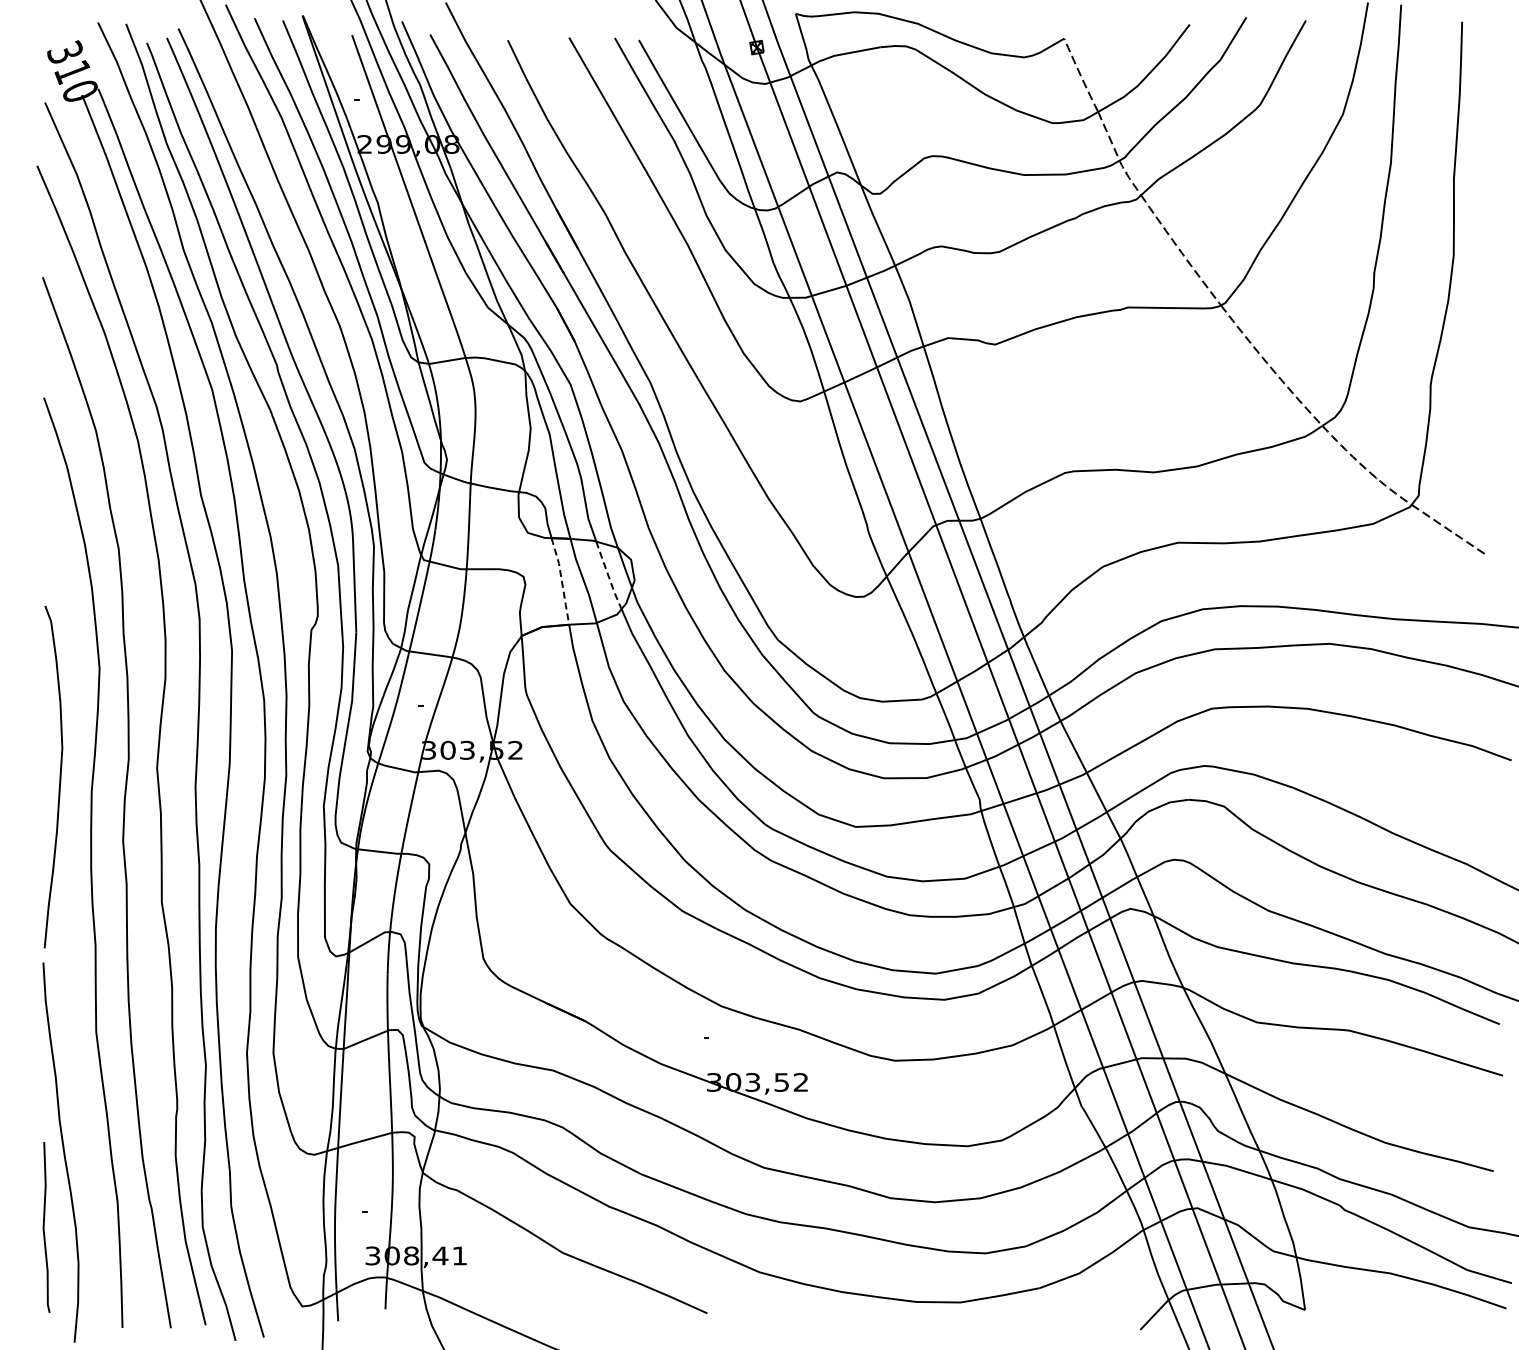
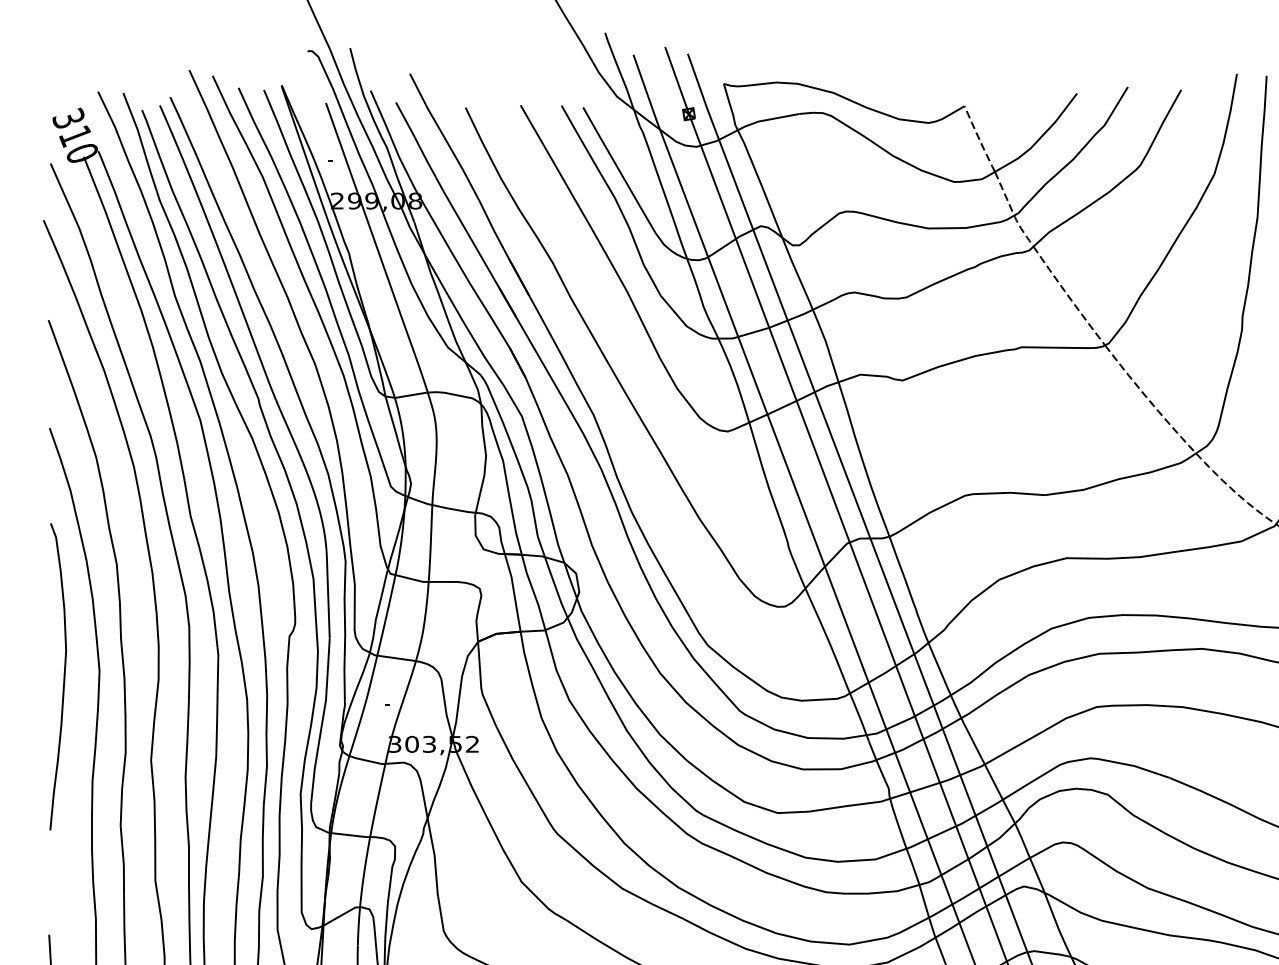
line: (608, 575) -> (555, 587), dashed -> solid
line: (561, 581) -> (513, 592), dashed -> solid
curve: (59, 776) -> (63, 676), moved

